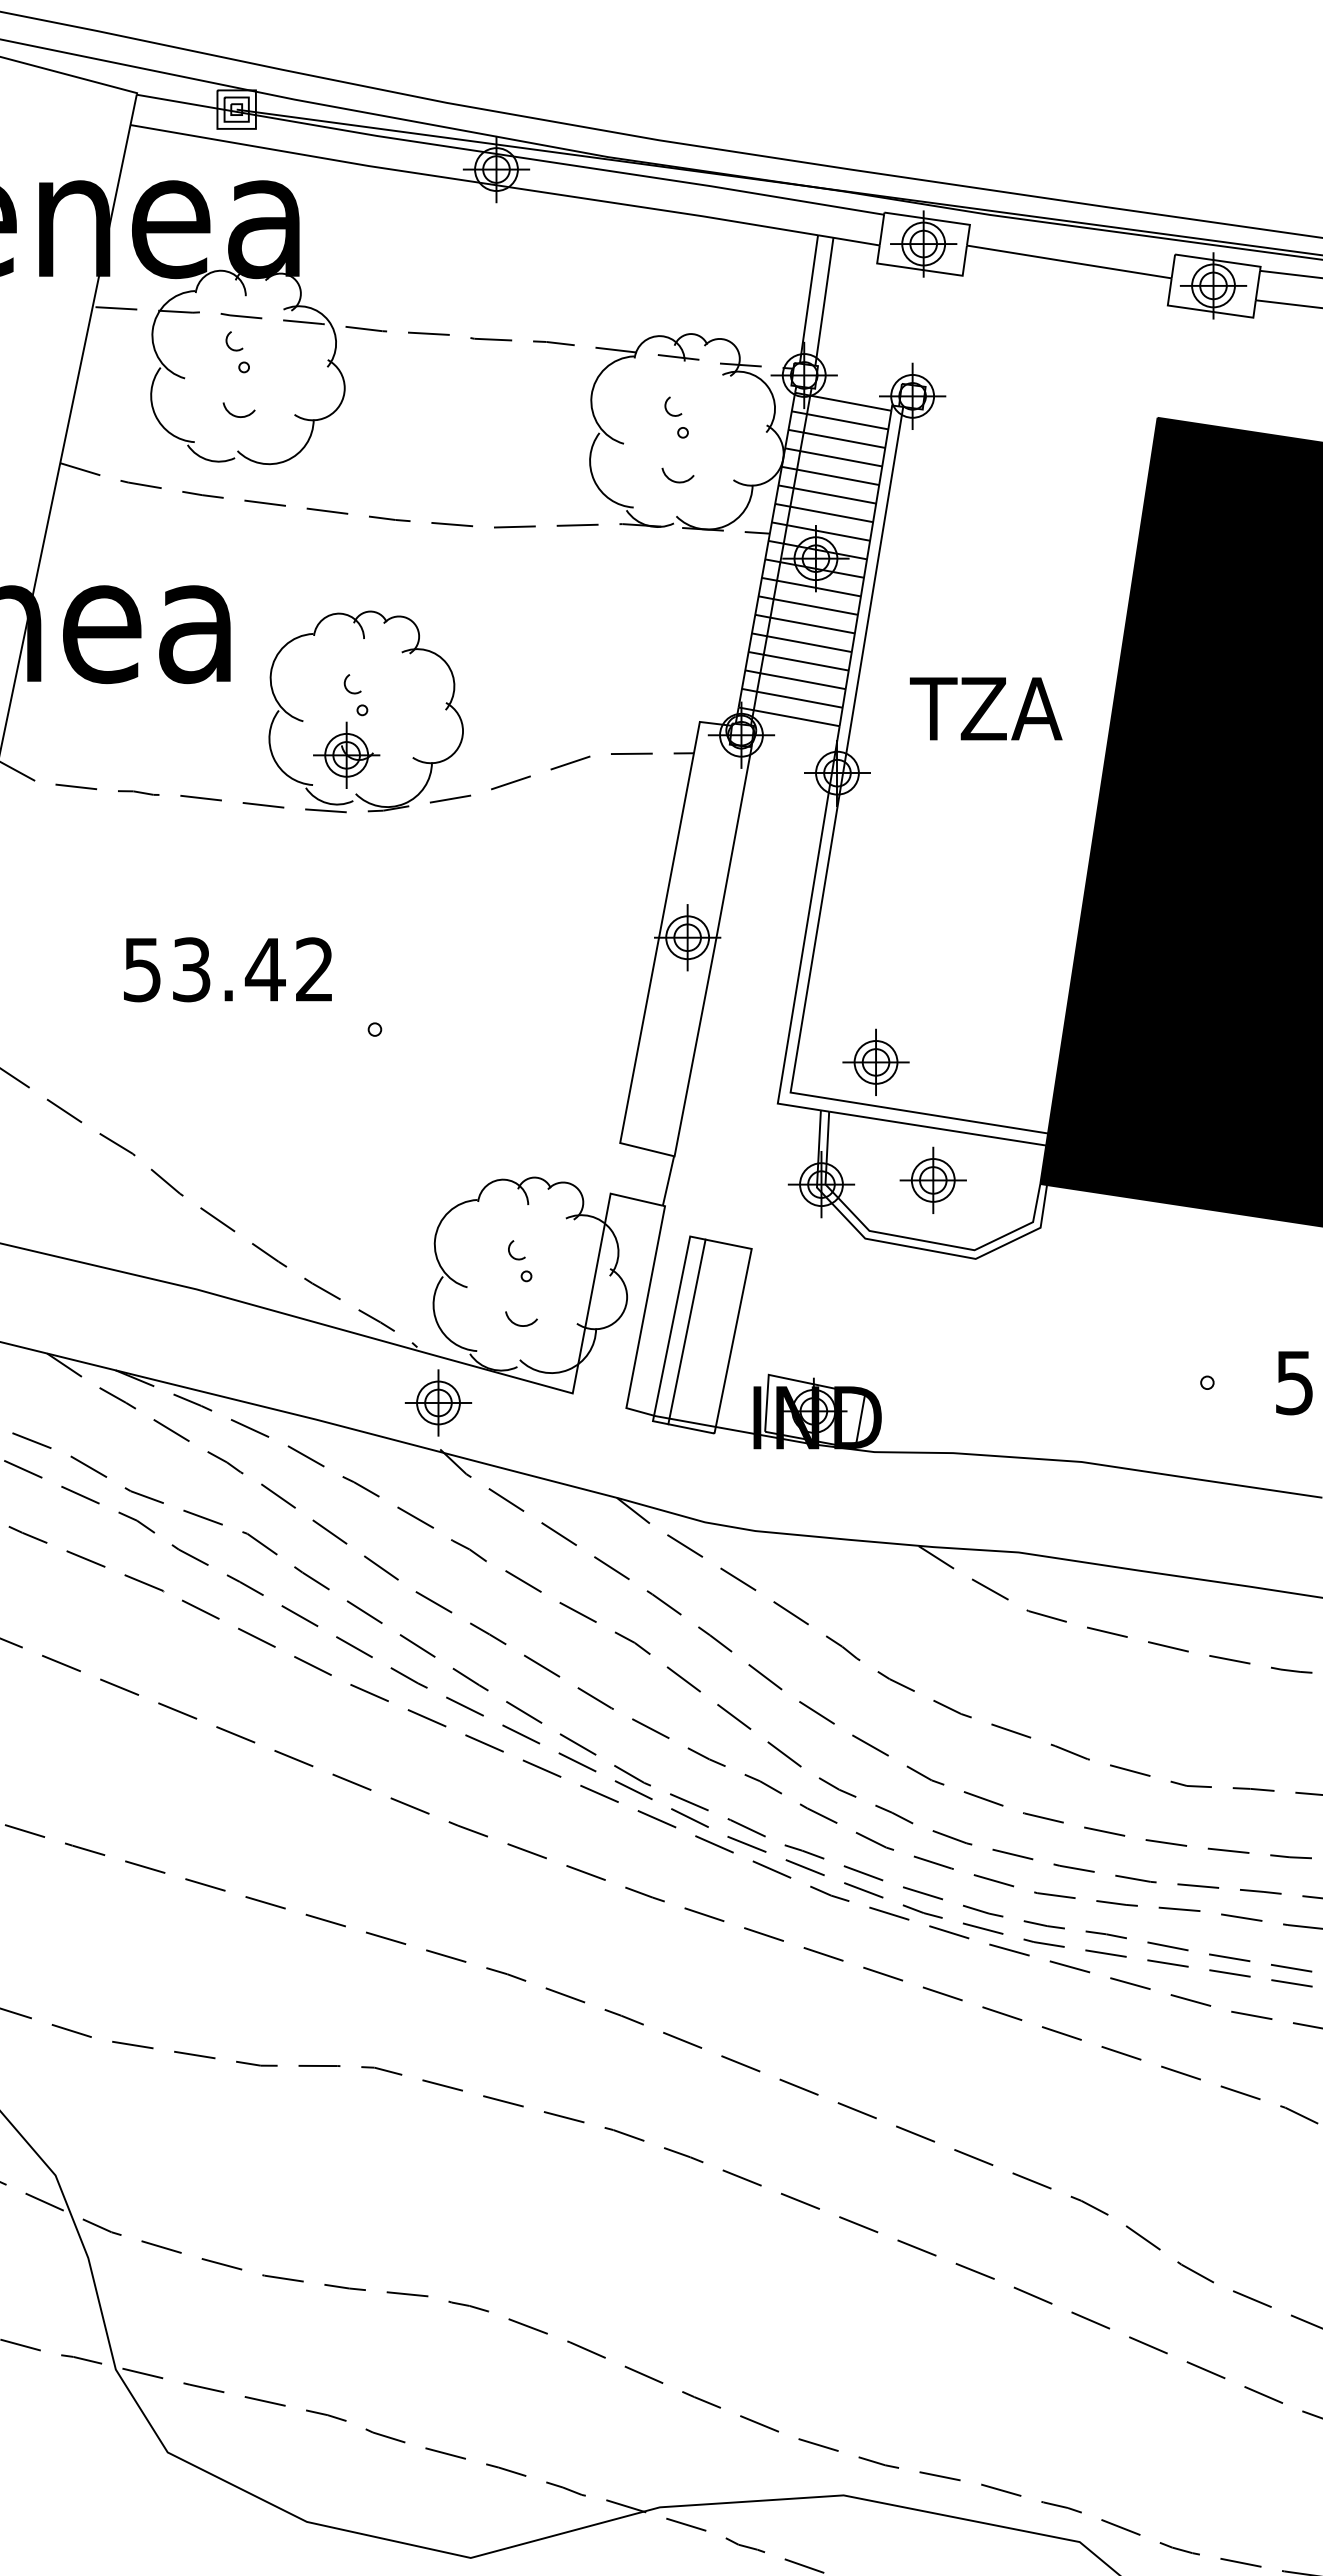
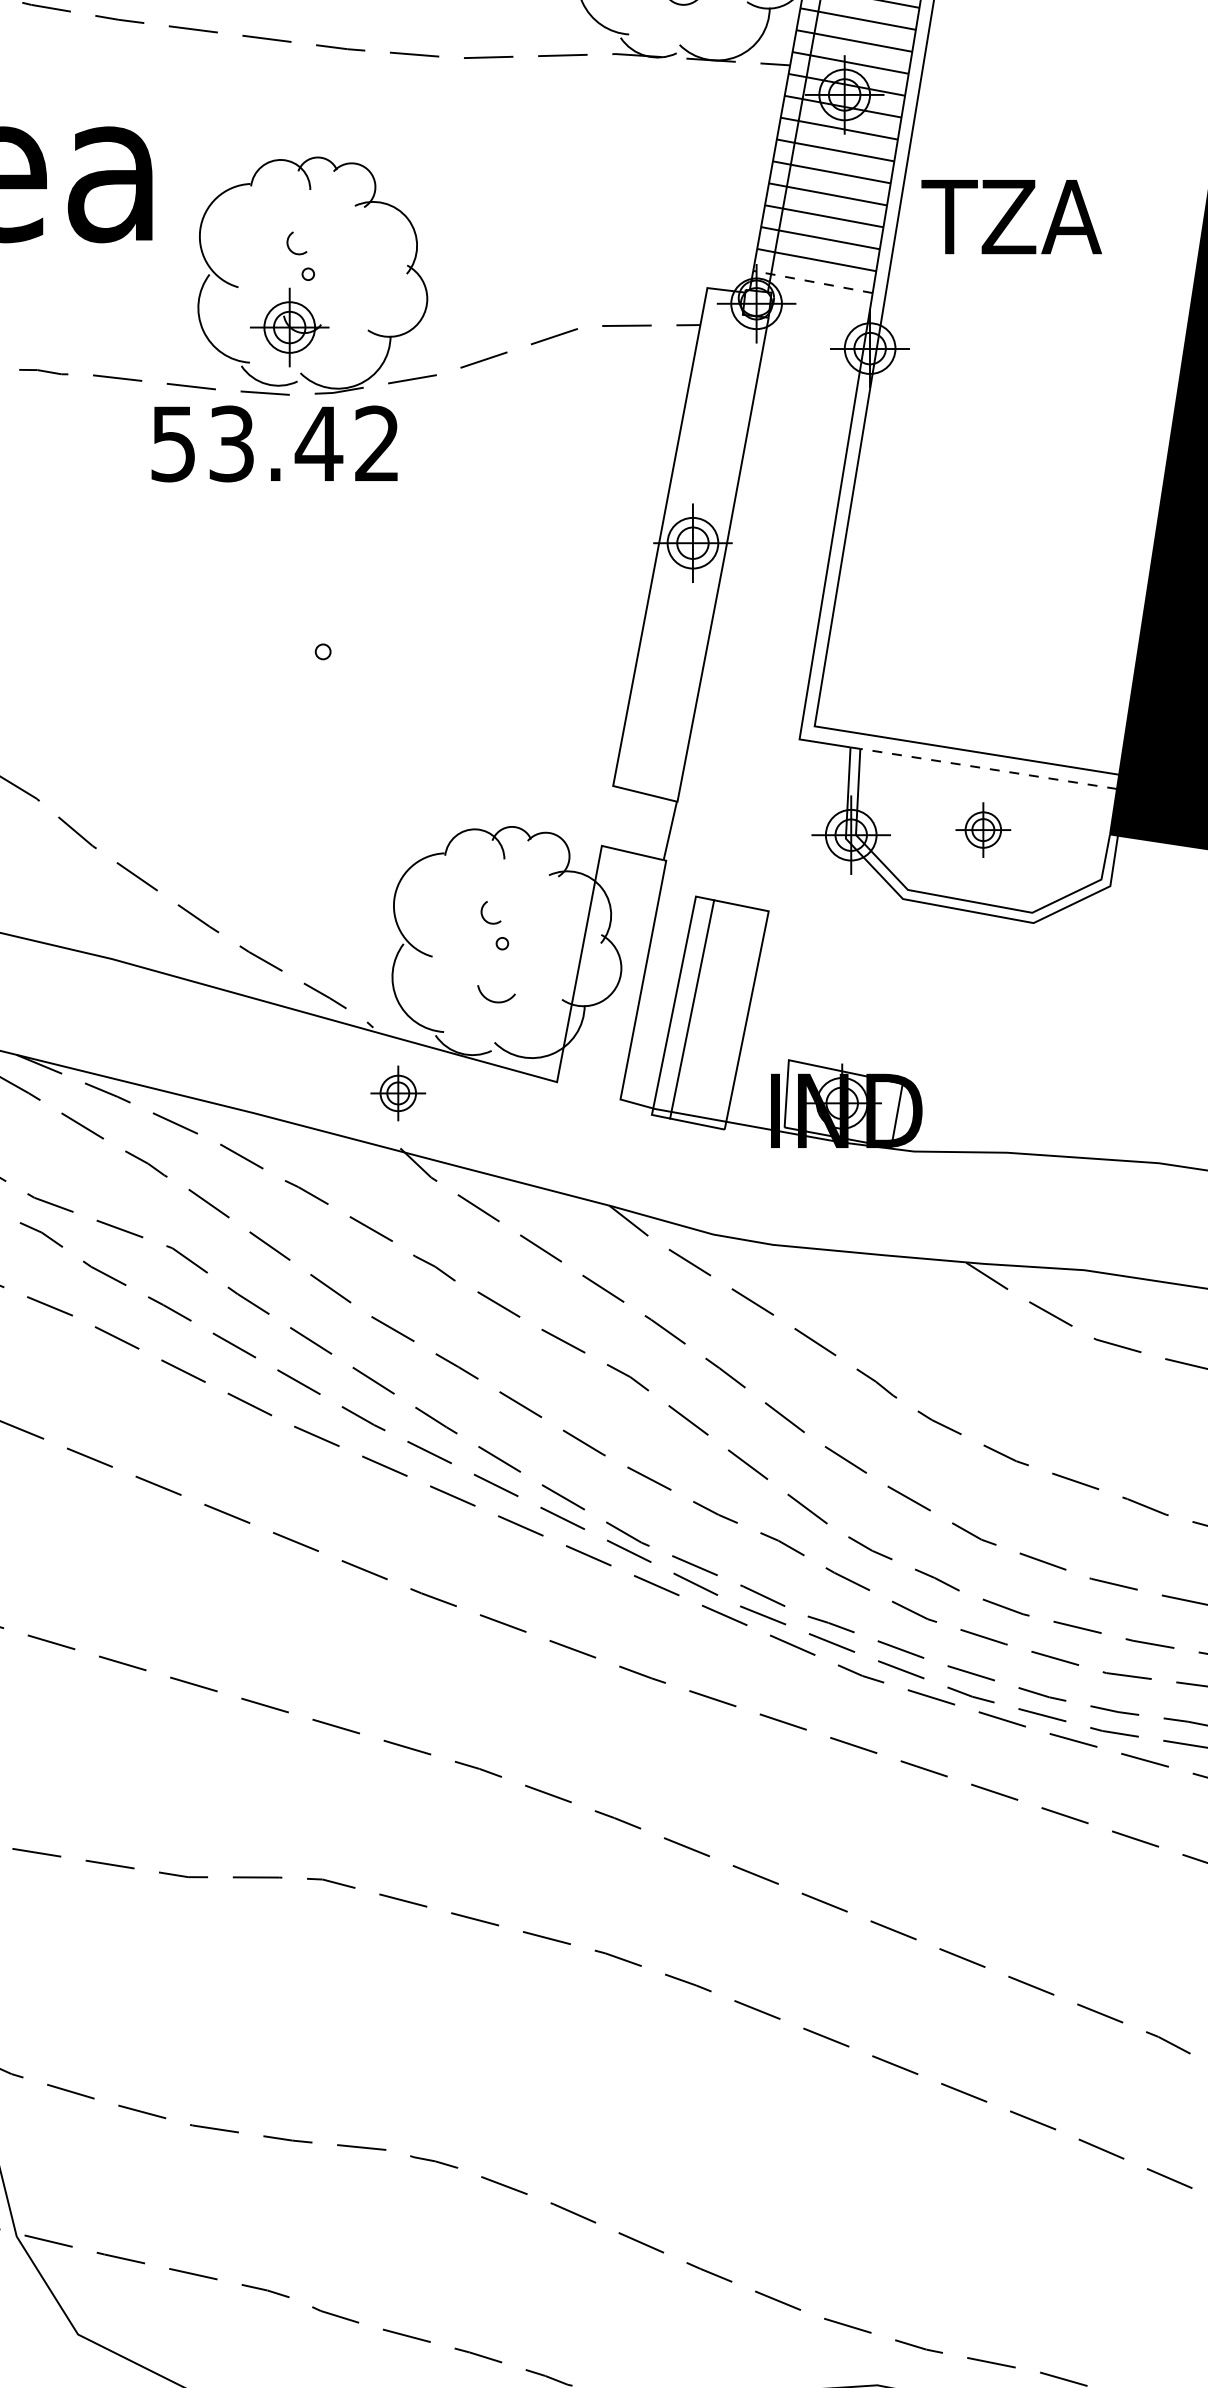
text: (985, 708) -> (1010, 216), moved
line: (788, 716) -> (812, 281), solid -> dashed
text: (227, 969) -> (274, 443), moved
part: (875, 1061) -> (915, 689), removed
line: (937, 1128) -> (988, 768), solid -> dashed
part: (932, 1179) -> (982, 829), size x0.7
part: (438, 1402) -> (398, 1092), size x0.7

